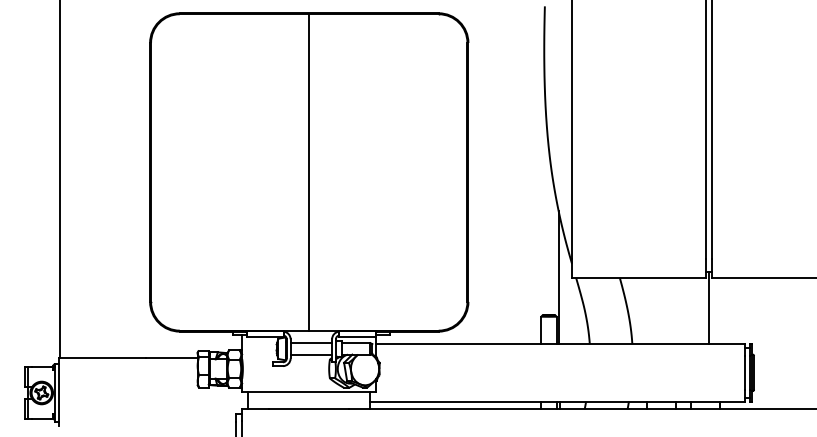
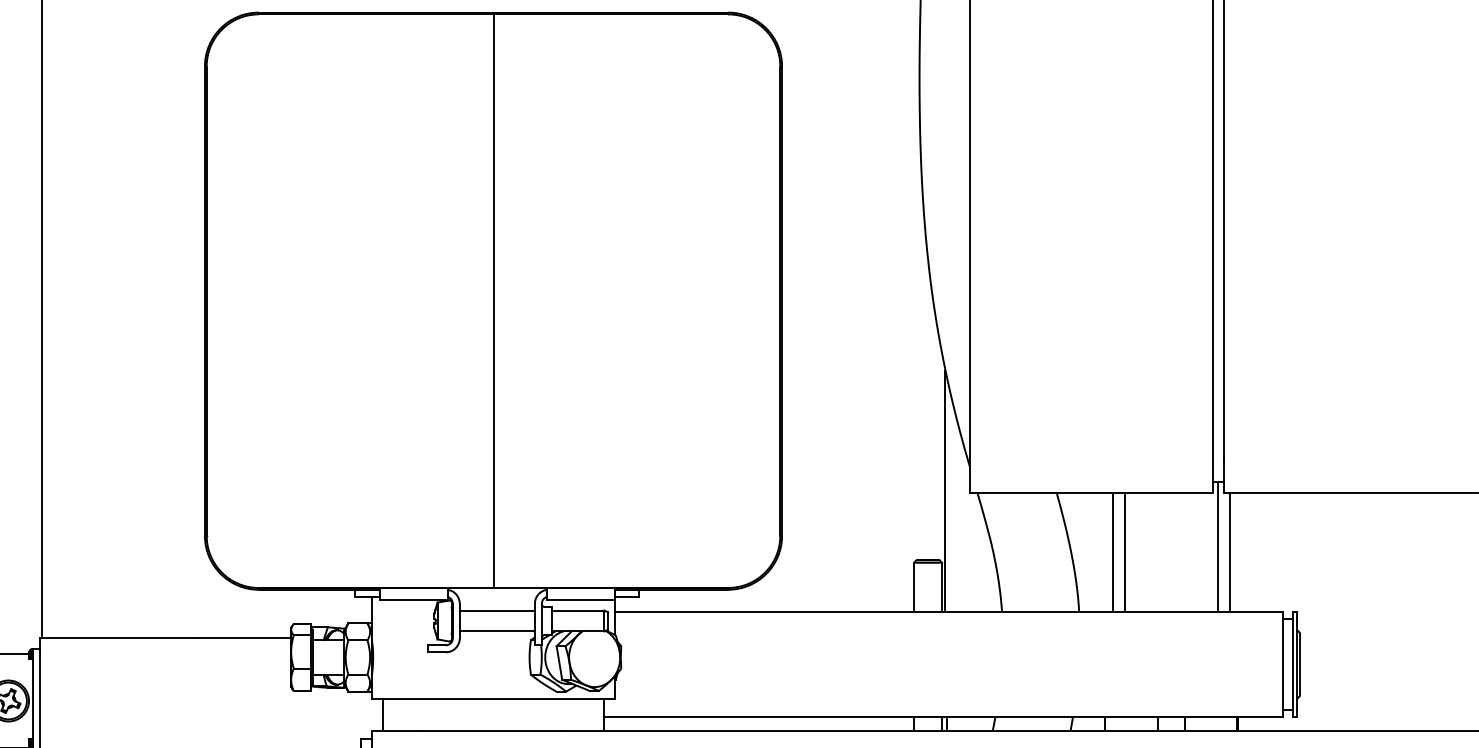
line: (650, 311) -> (1112, 553), added
line: (657, 311) -> (1124, 553), added
line: (715, 311) -> (1230, 553), added

